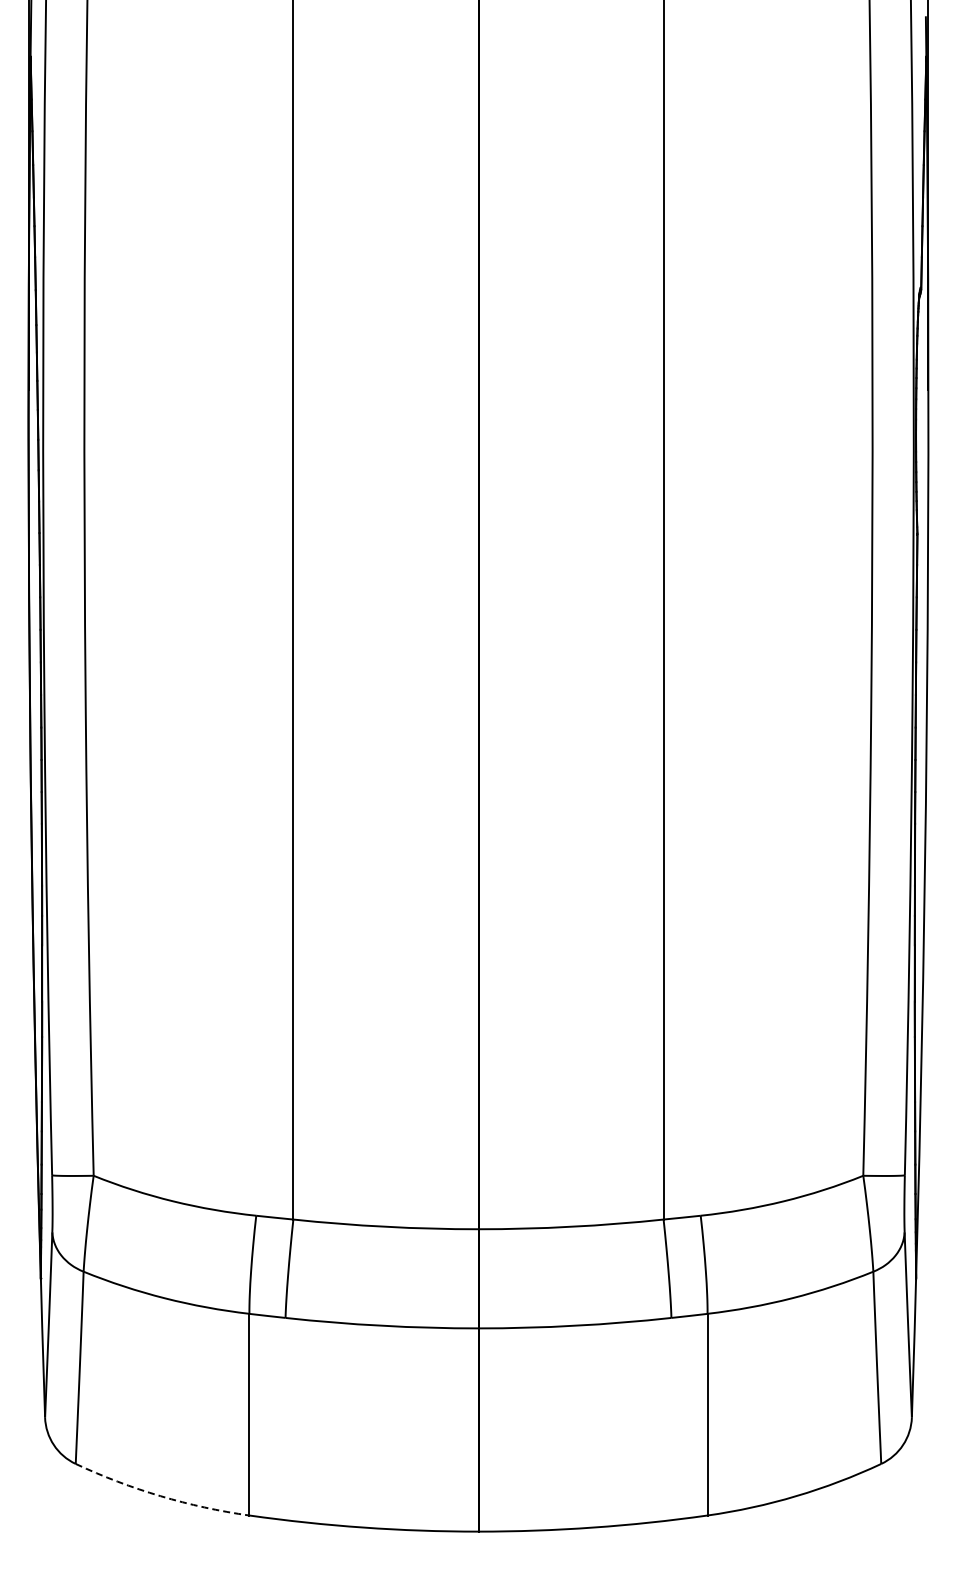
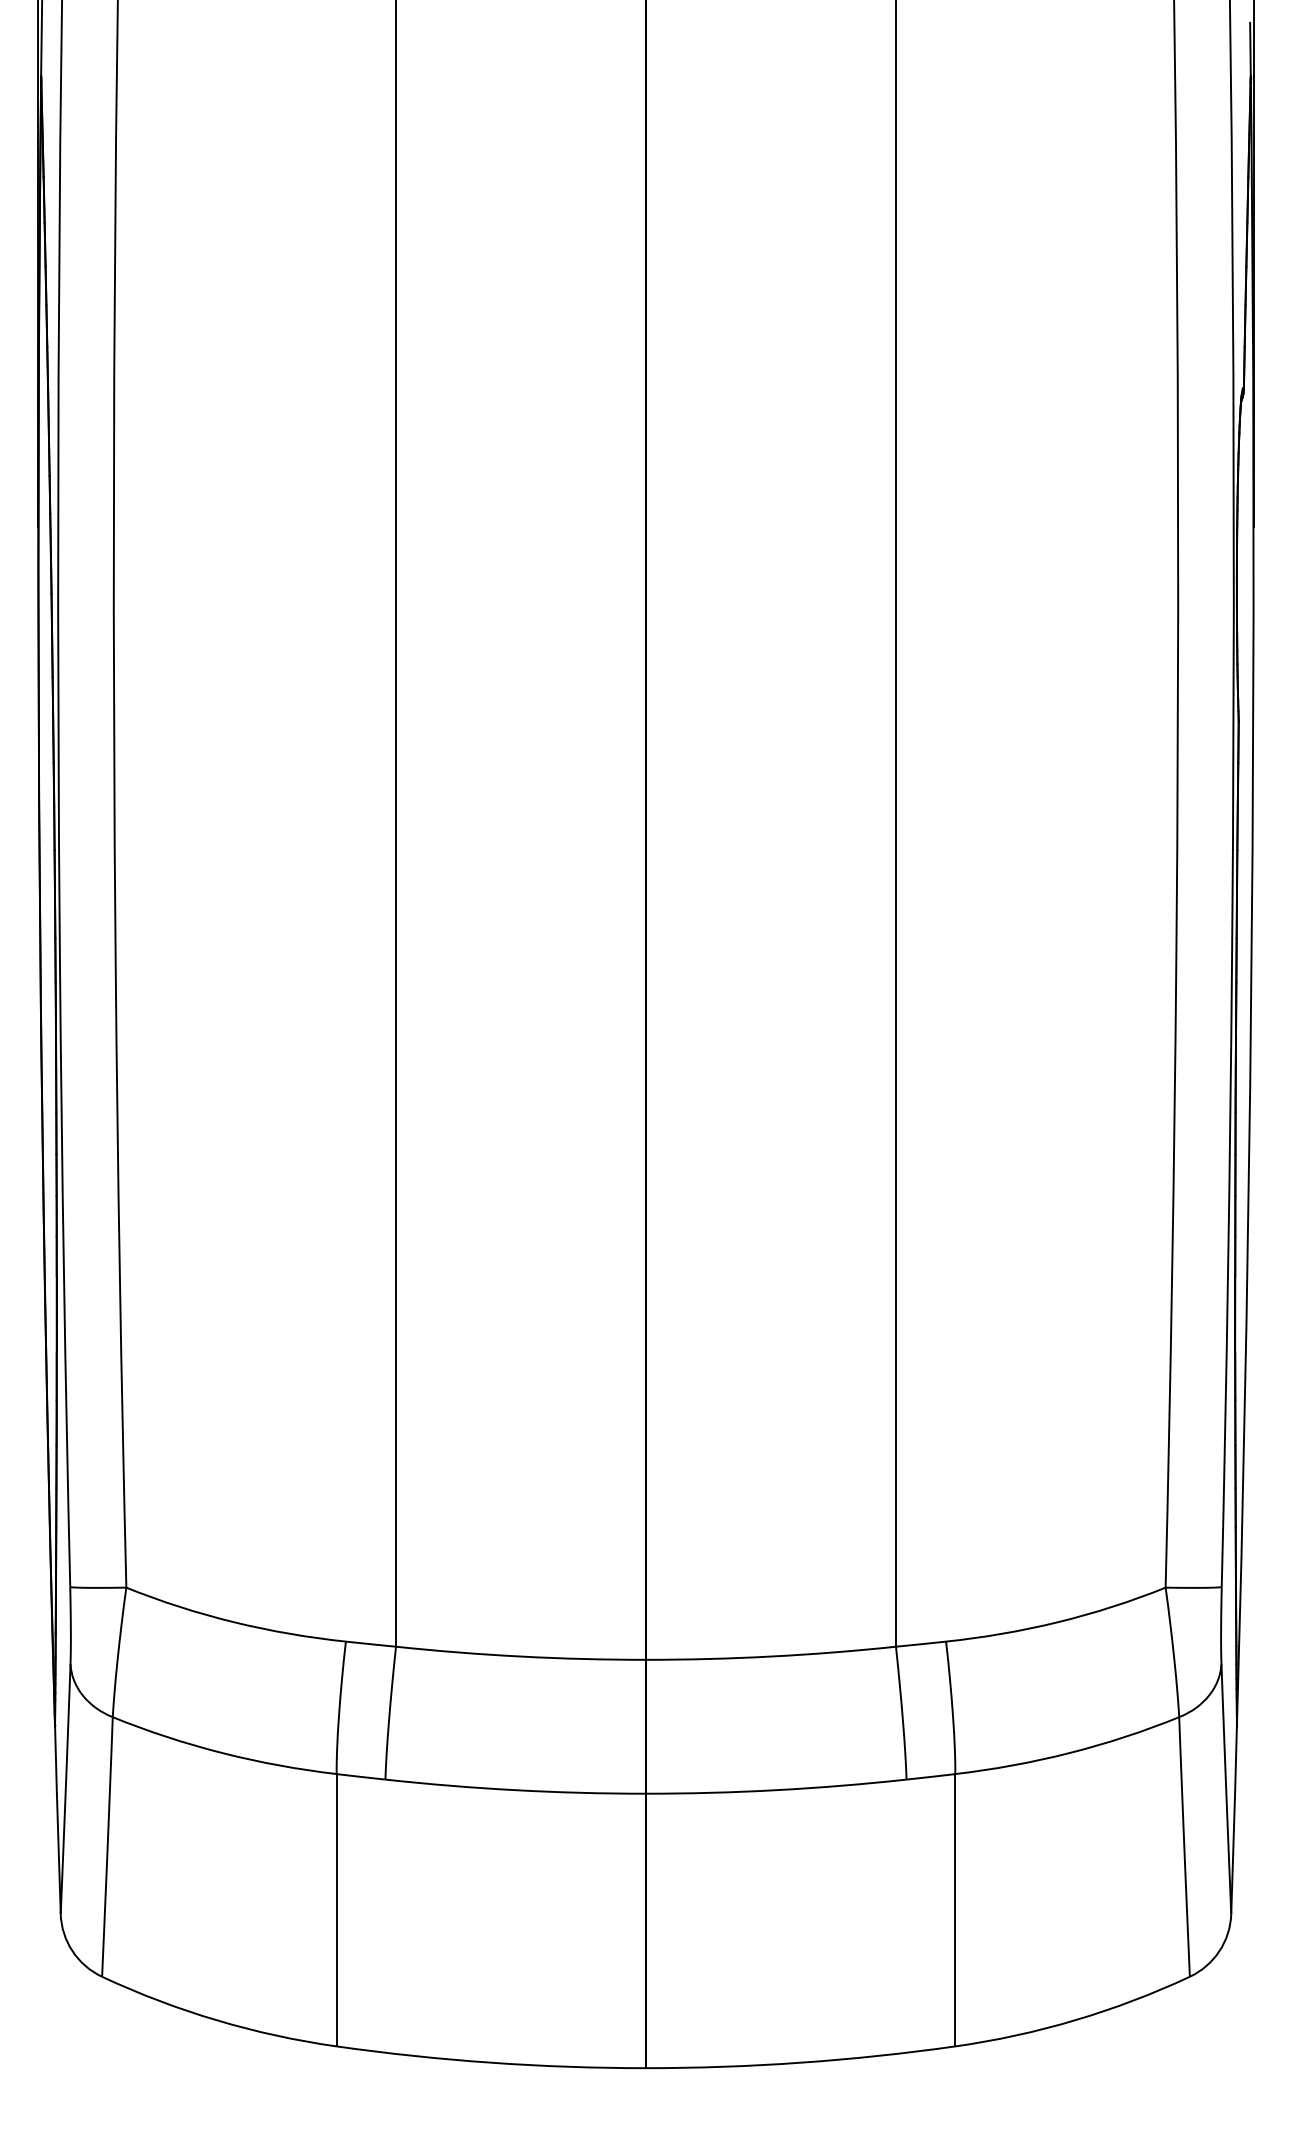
arc: (160, 1496) -> (216, 2020), dashed -> solid

